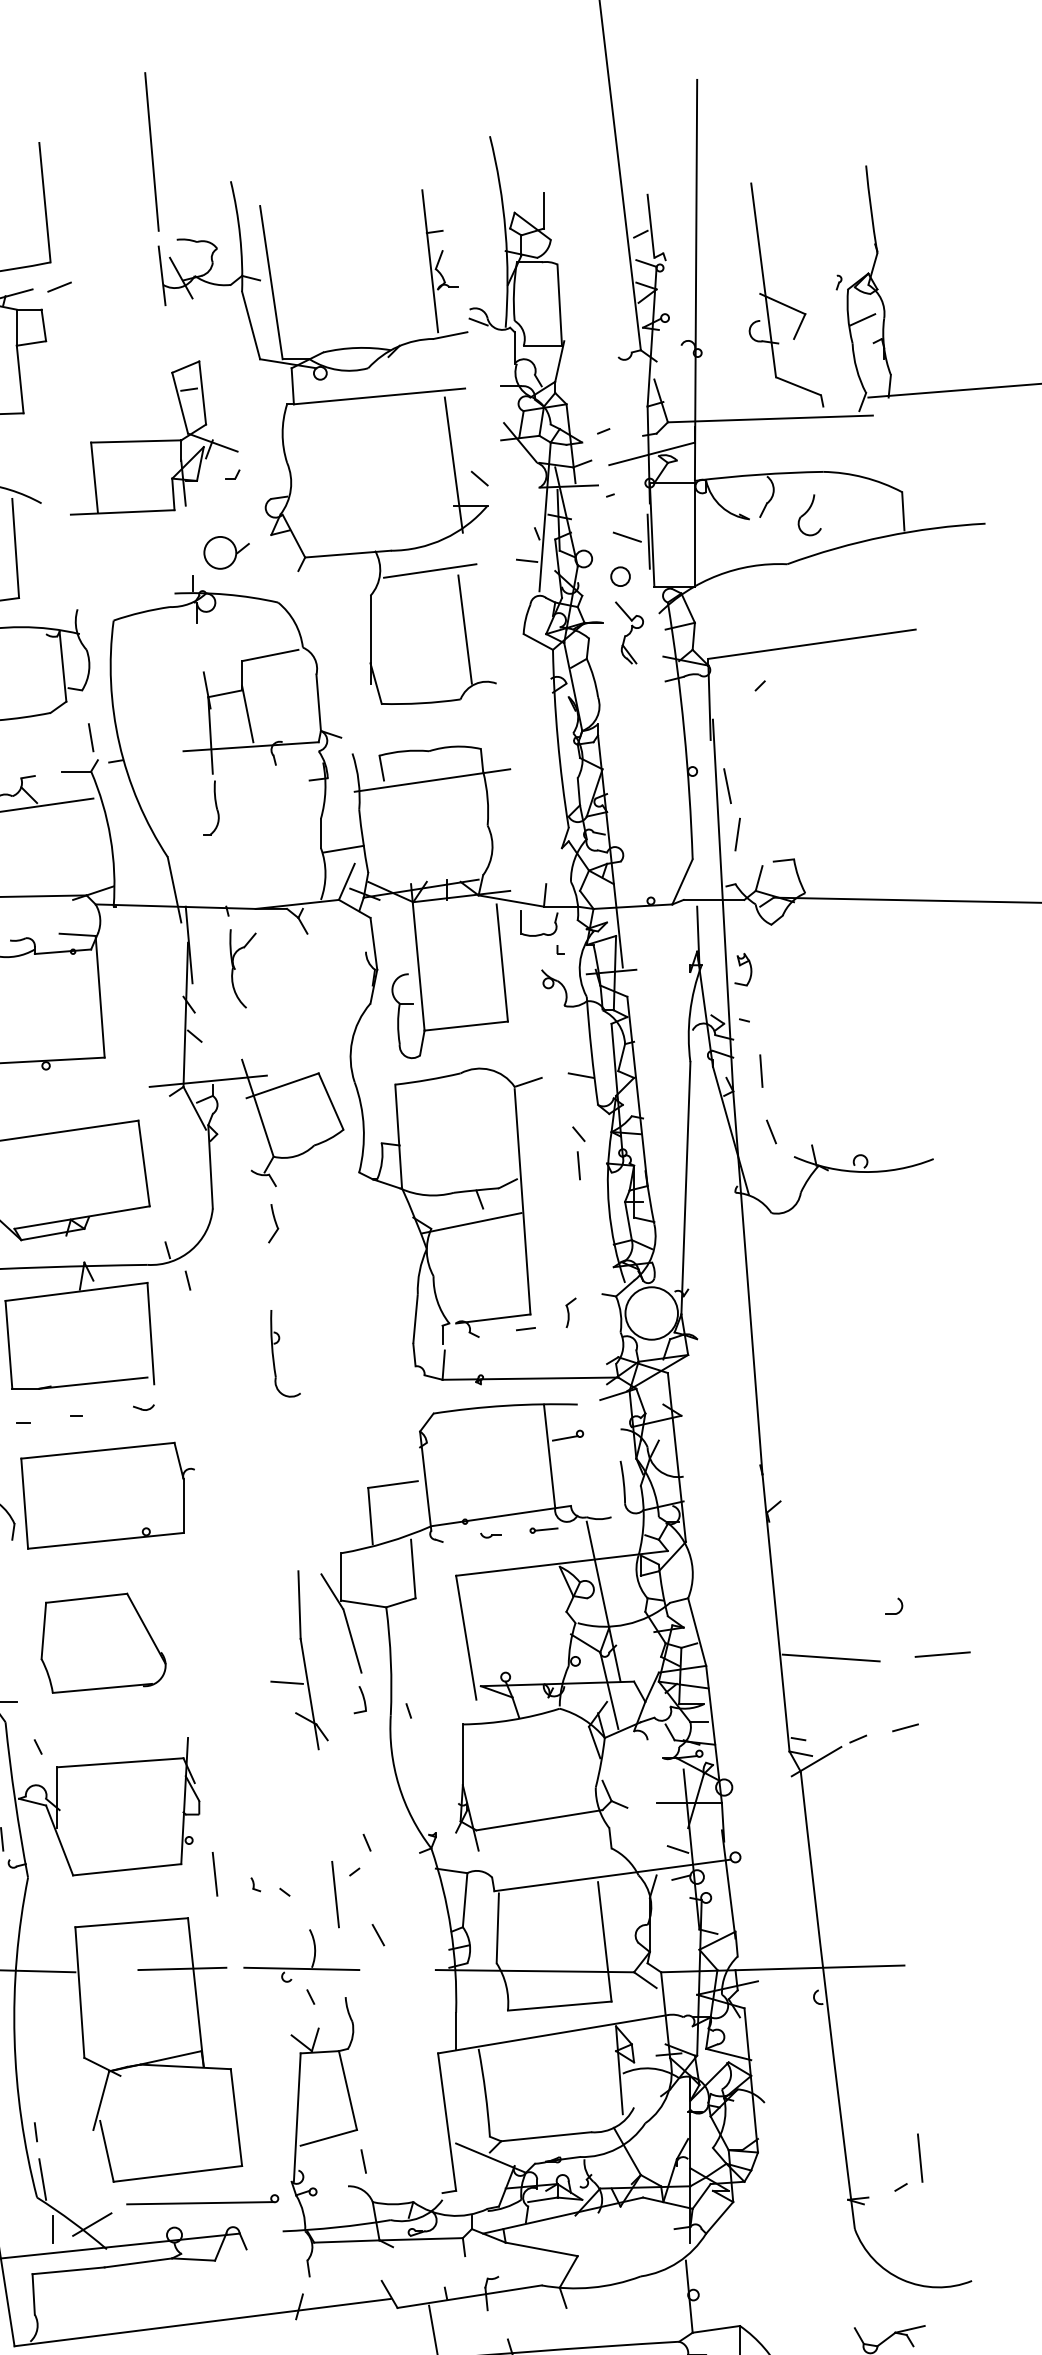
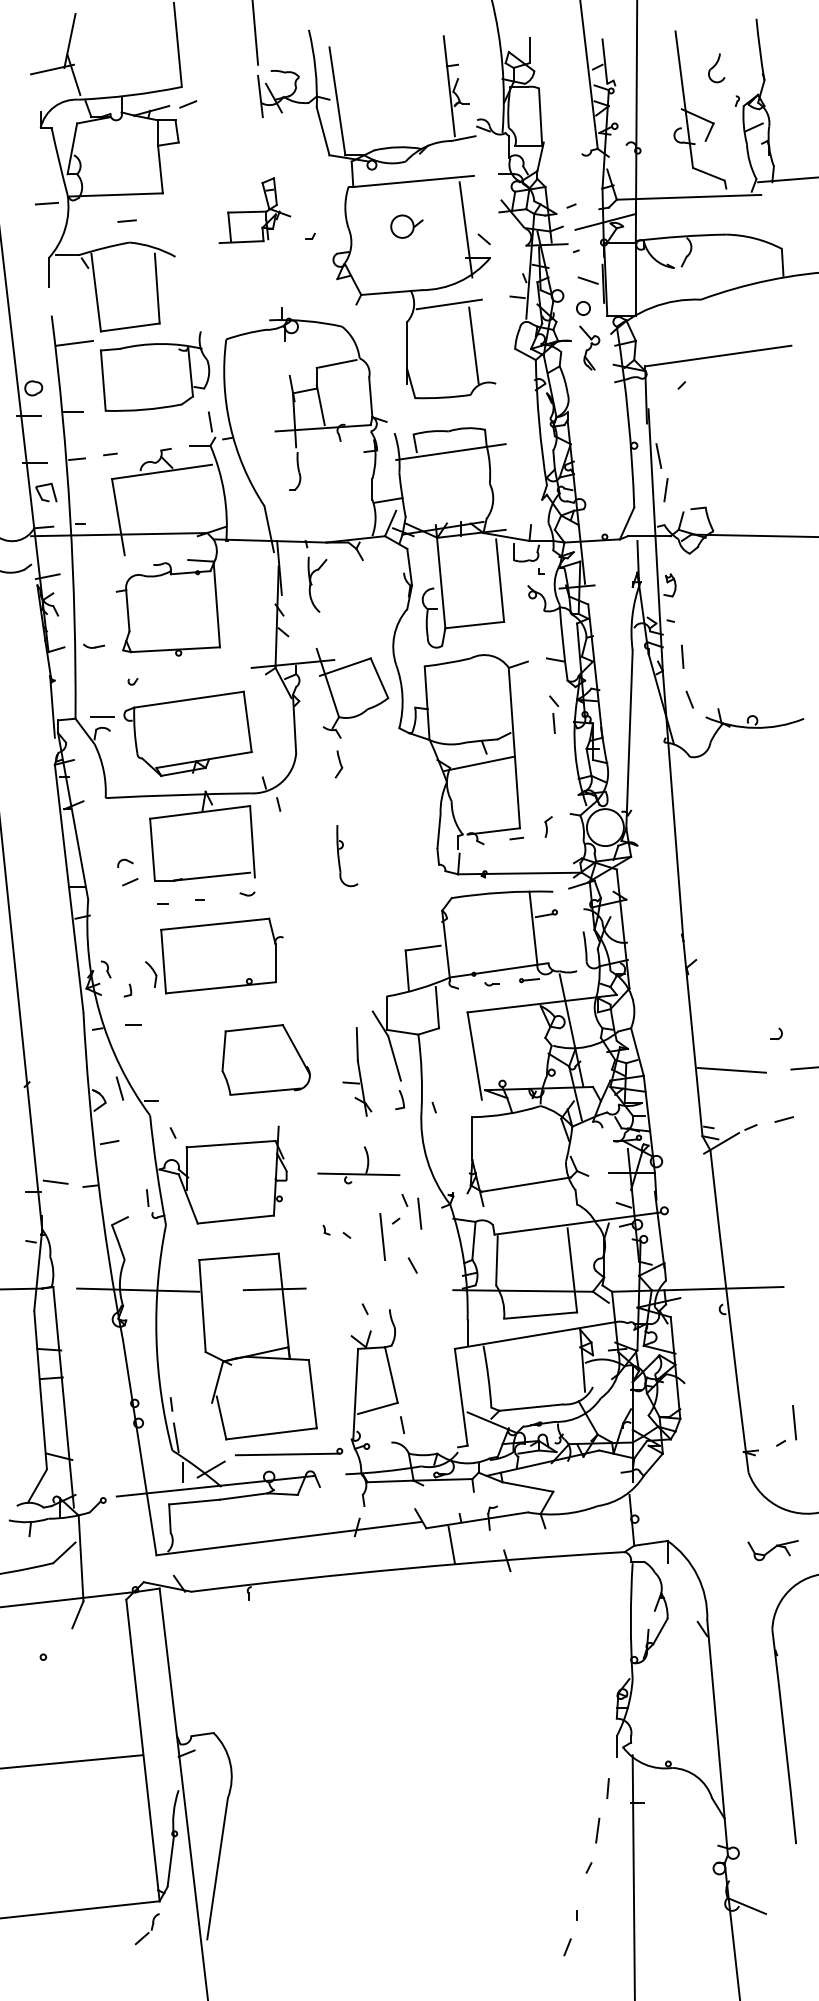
part: (153, 437) -> (254, 210), size x0.6
part: (809, 515) -> (716, 68), moved
part: (226, 552) -> (406, 226), moved
part: (102, 1642) -> (265, 1059), moved
part: (299, 1659) -> (357, 1071), size x0.7
line: (214, 1873) -> (419, 1213), moved
part: (301, 1967) -> (358, 1173), moved

